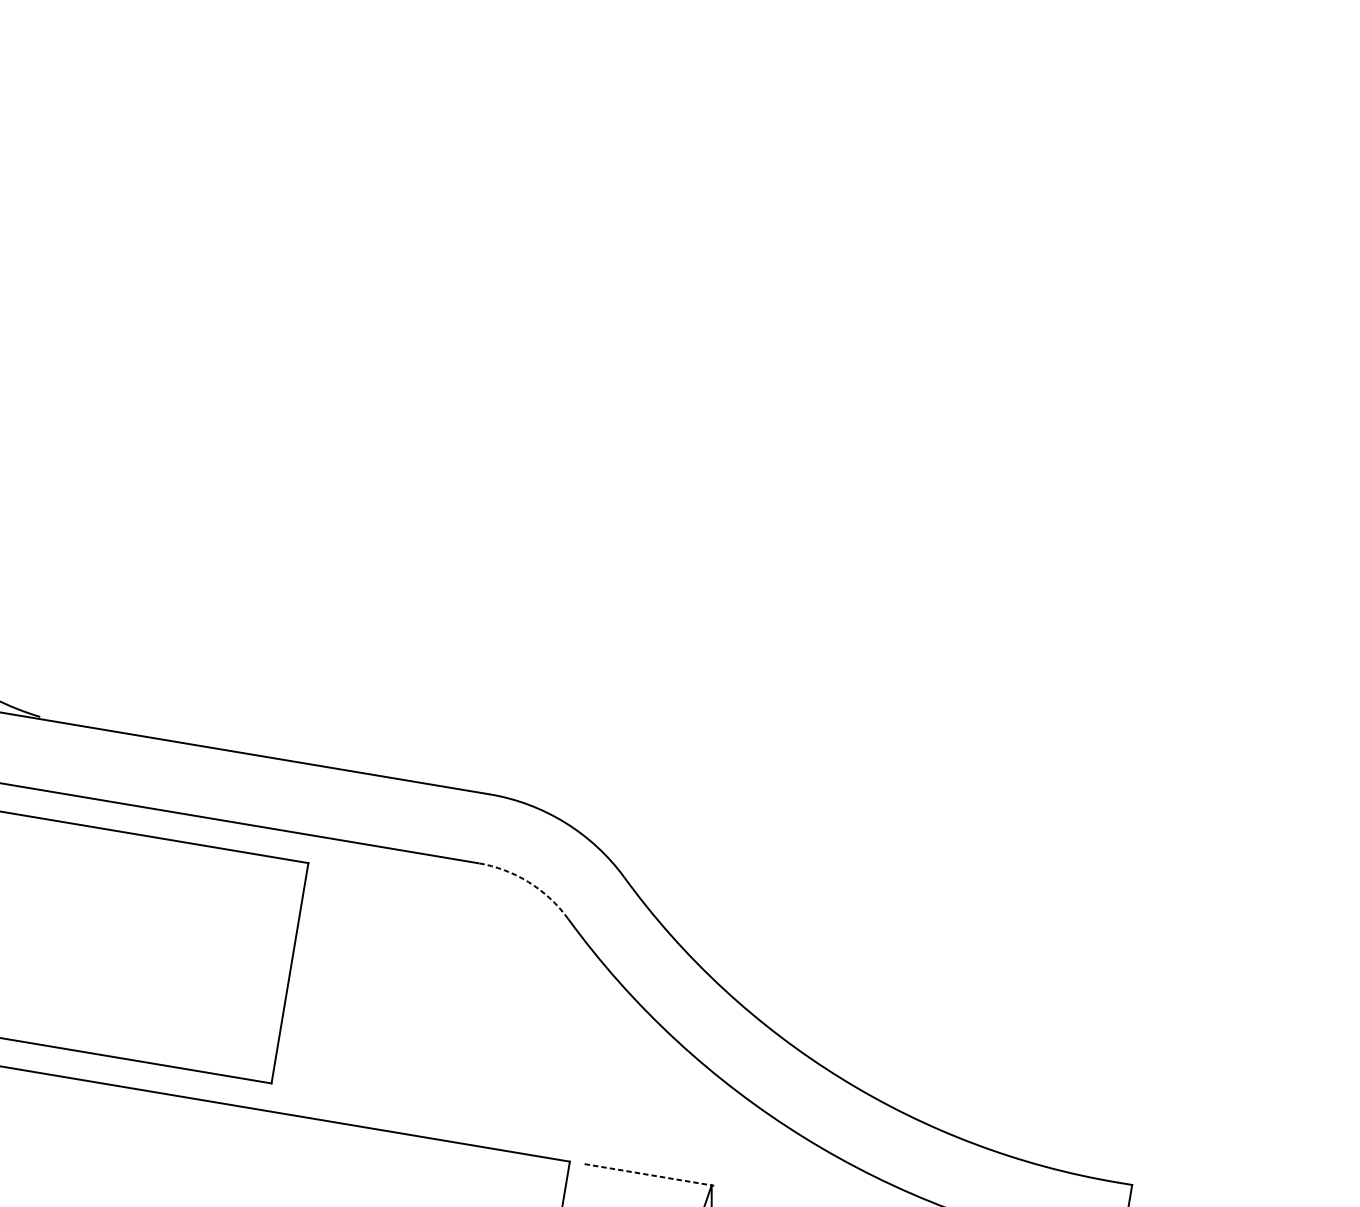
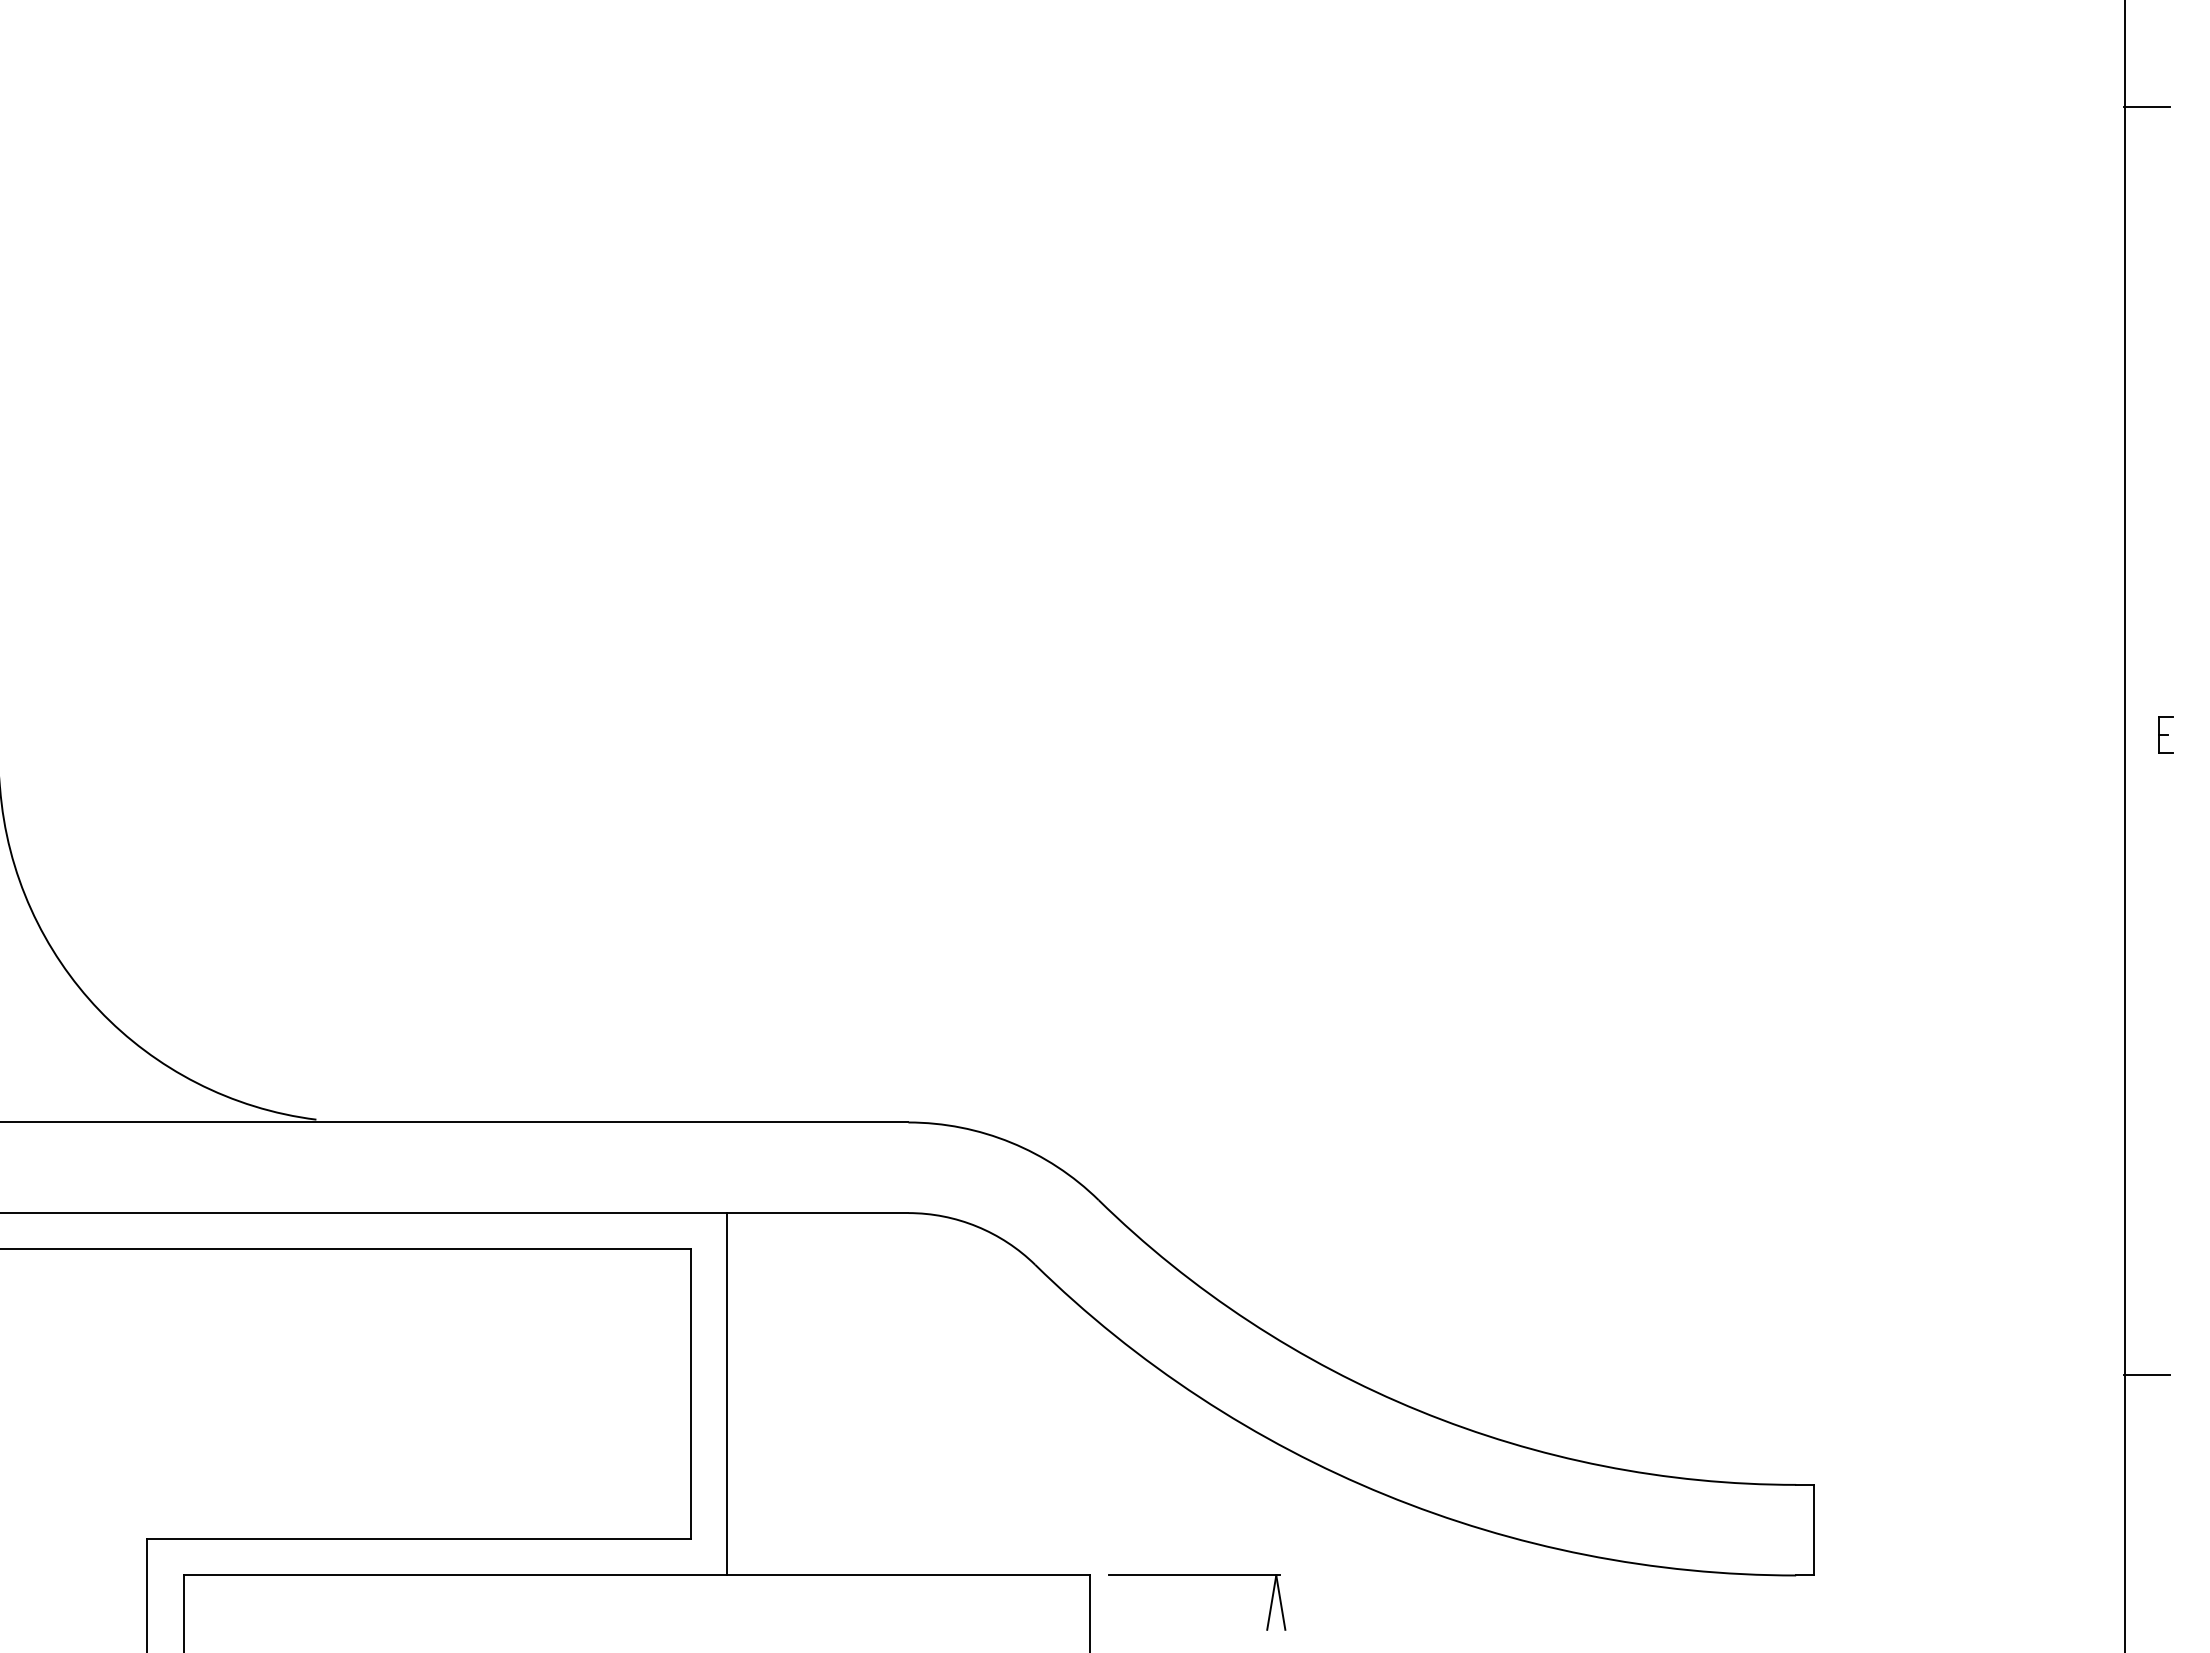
arc: (528, 882) -> (976, 1226), dashed -> solid
line: (317, 978) -> (727, 1394), added
line: (649, 1175) -> (1194, 1575), dashed -> solid

